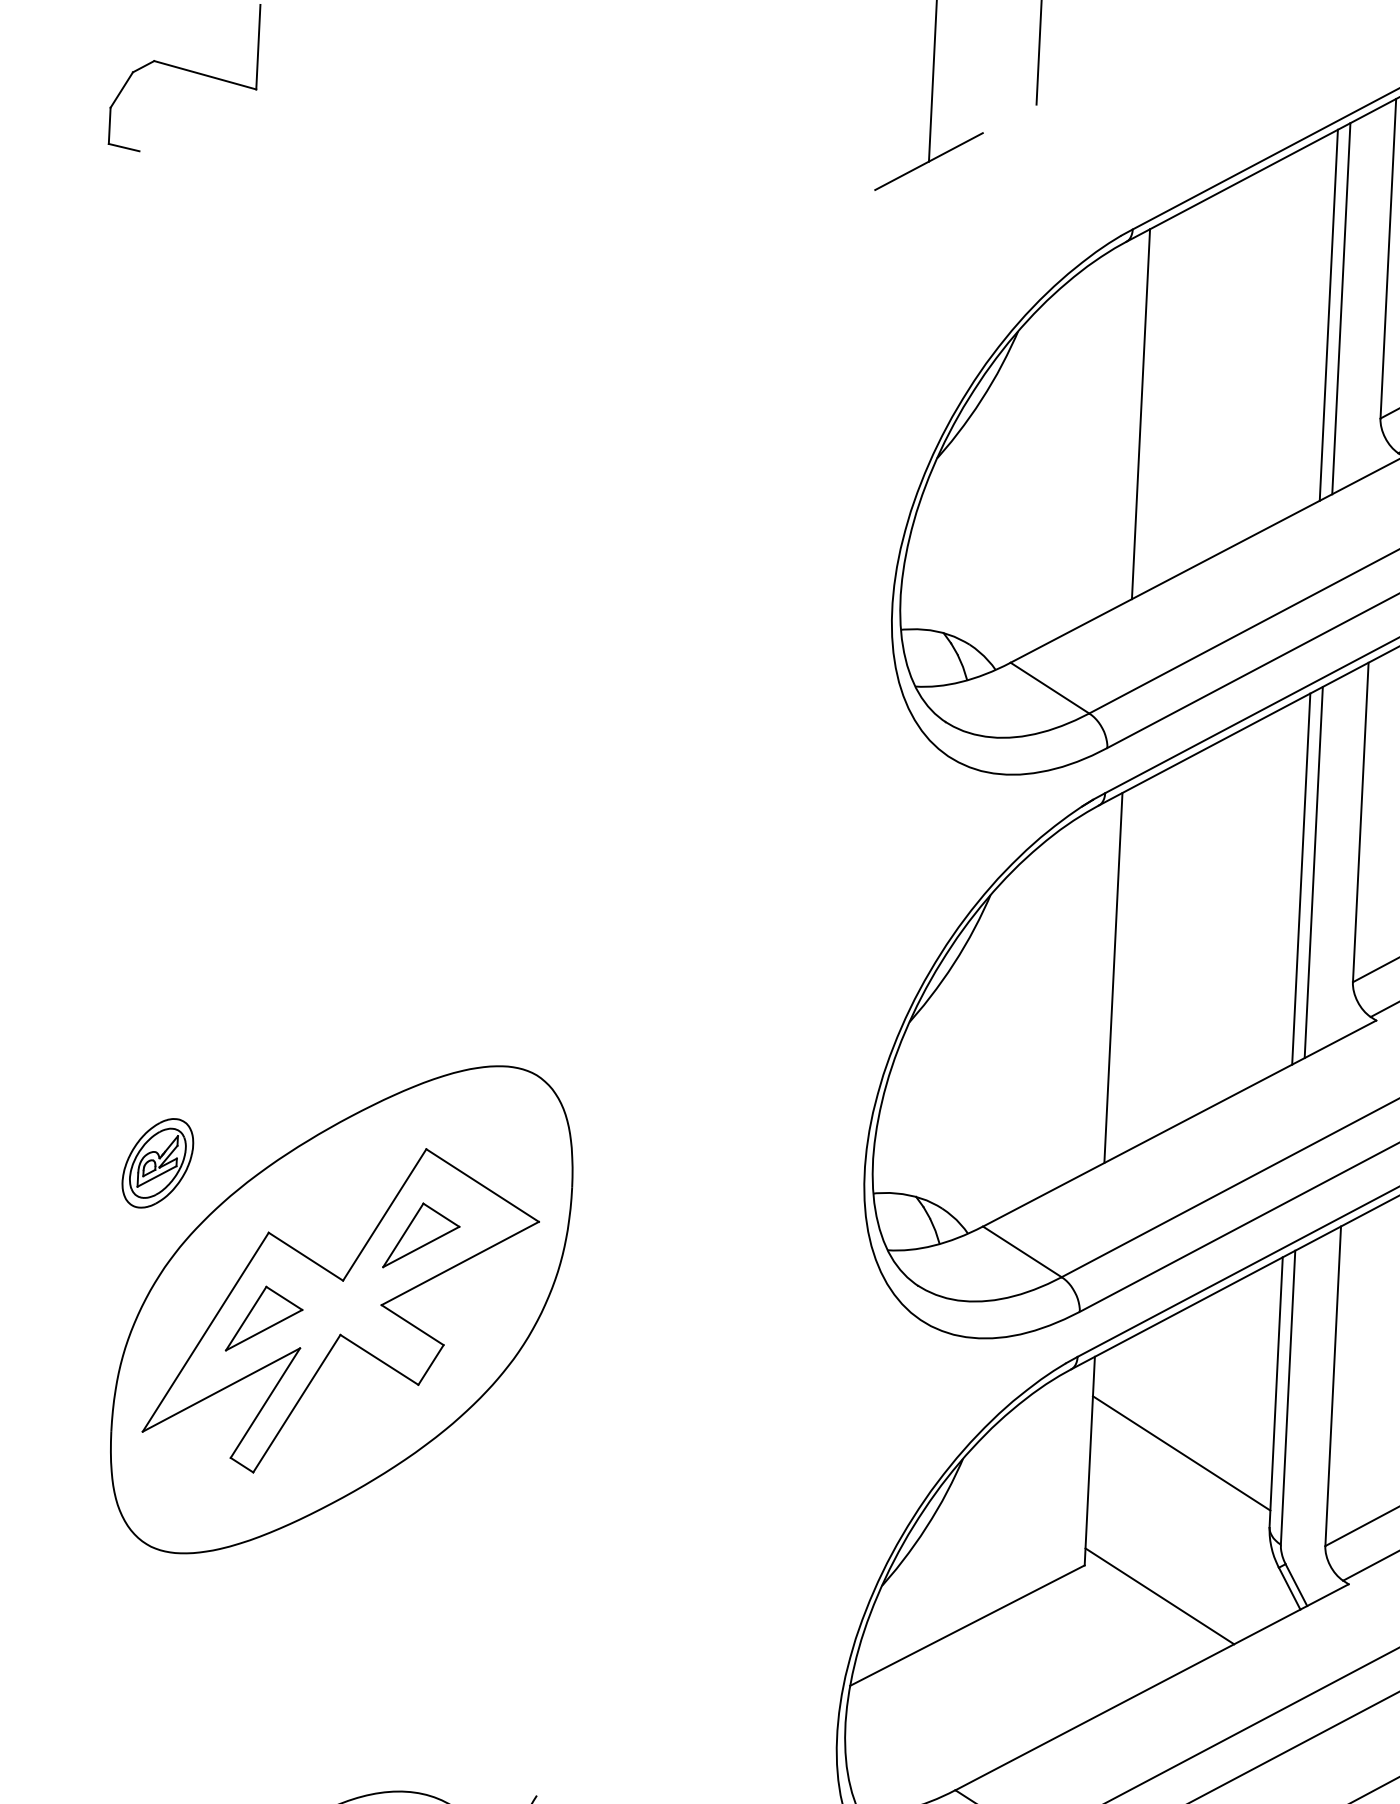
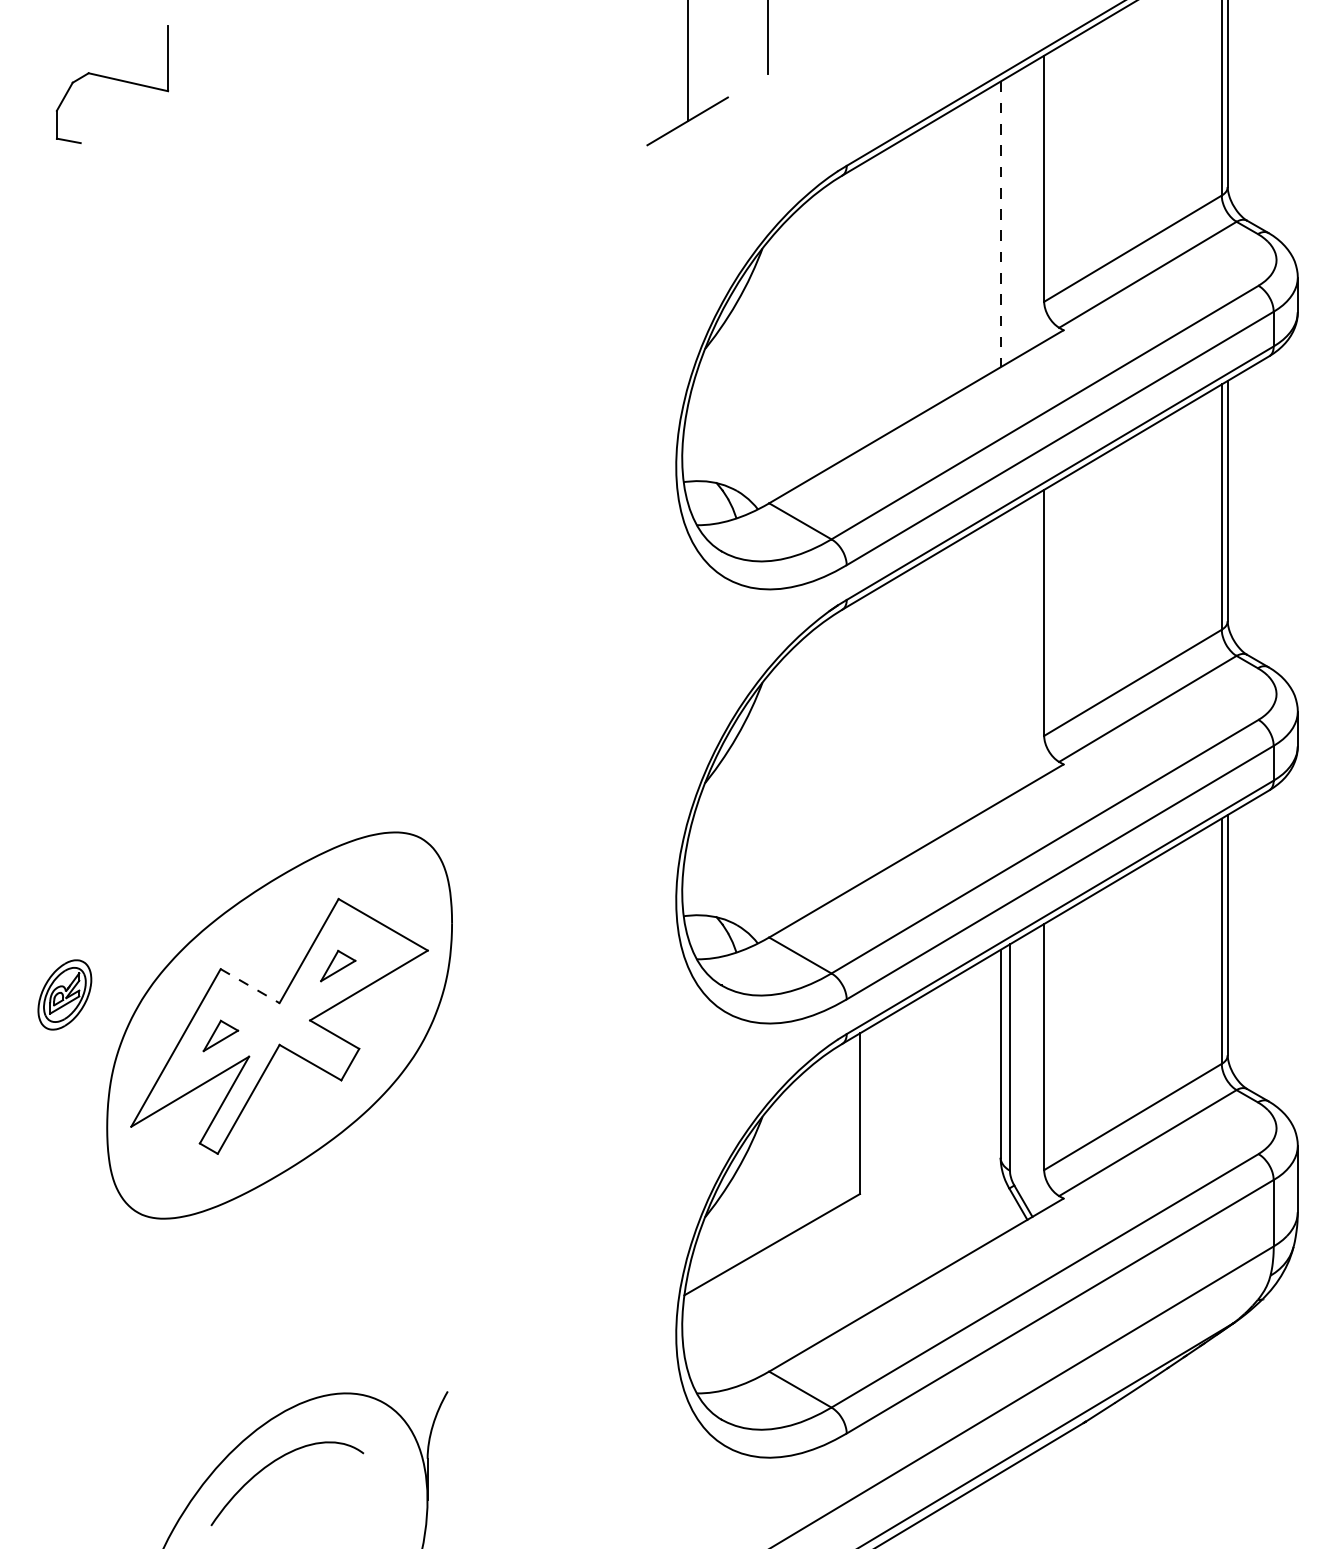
line: (1340, 308) -> (1009, 218), removed
line: (1328, 315) -> (1000, 224), solid -> dashed
line: (1141, 414) -> (860, 307), removed
line: (1313, 871) -> (1009, 652), removed
line: (1301, 878) -> (1000, 658), removed
line: (1114, 977) -> (860, 741), removed
part: (157, 1162) -> (64, 994), moved
part: (420, 1235) -> (337, 965), size x0.6
line: (306, 1257) -> (250, 986), solid -> dashed
part: (264, 1318) -> (220, 1035), size x0.6
line: (1181, 1452) -> (930, 1103), removed
line: (1159, 1595) -> (918, 1214), removed

